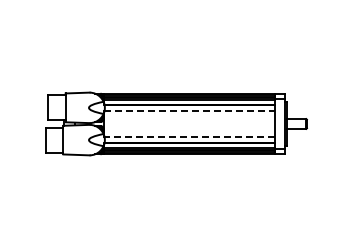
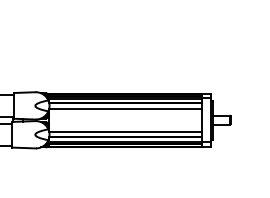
line: (190, 110) -> (126, 108), dashed -> solid
line: (189, 137) -> (125, 132), dashed -> solid

